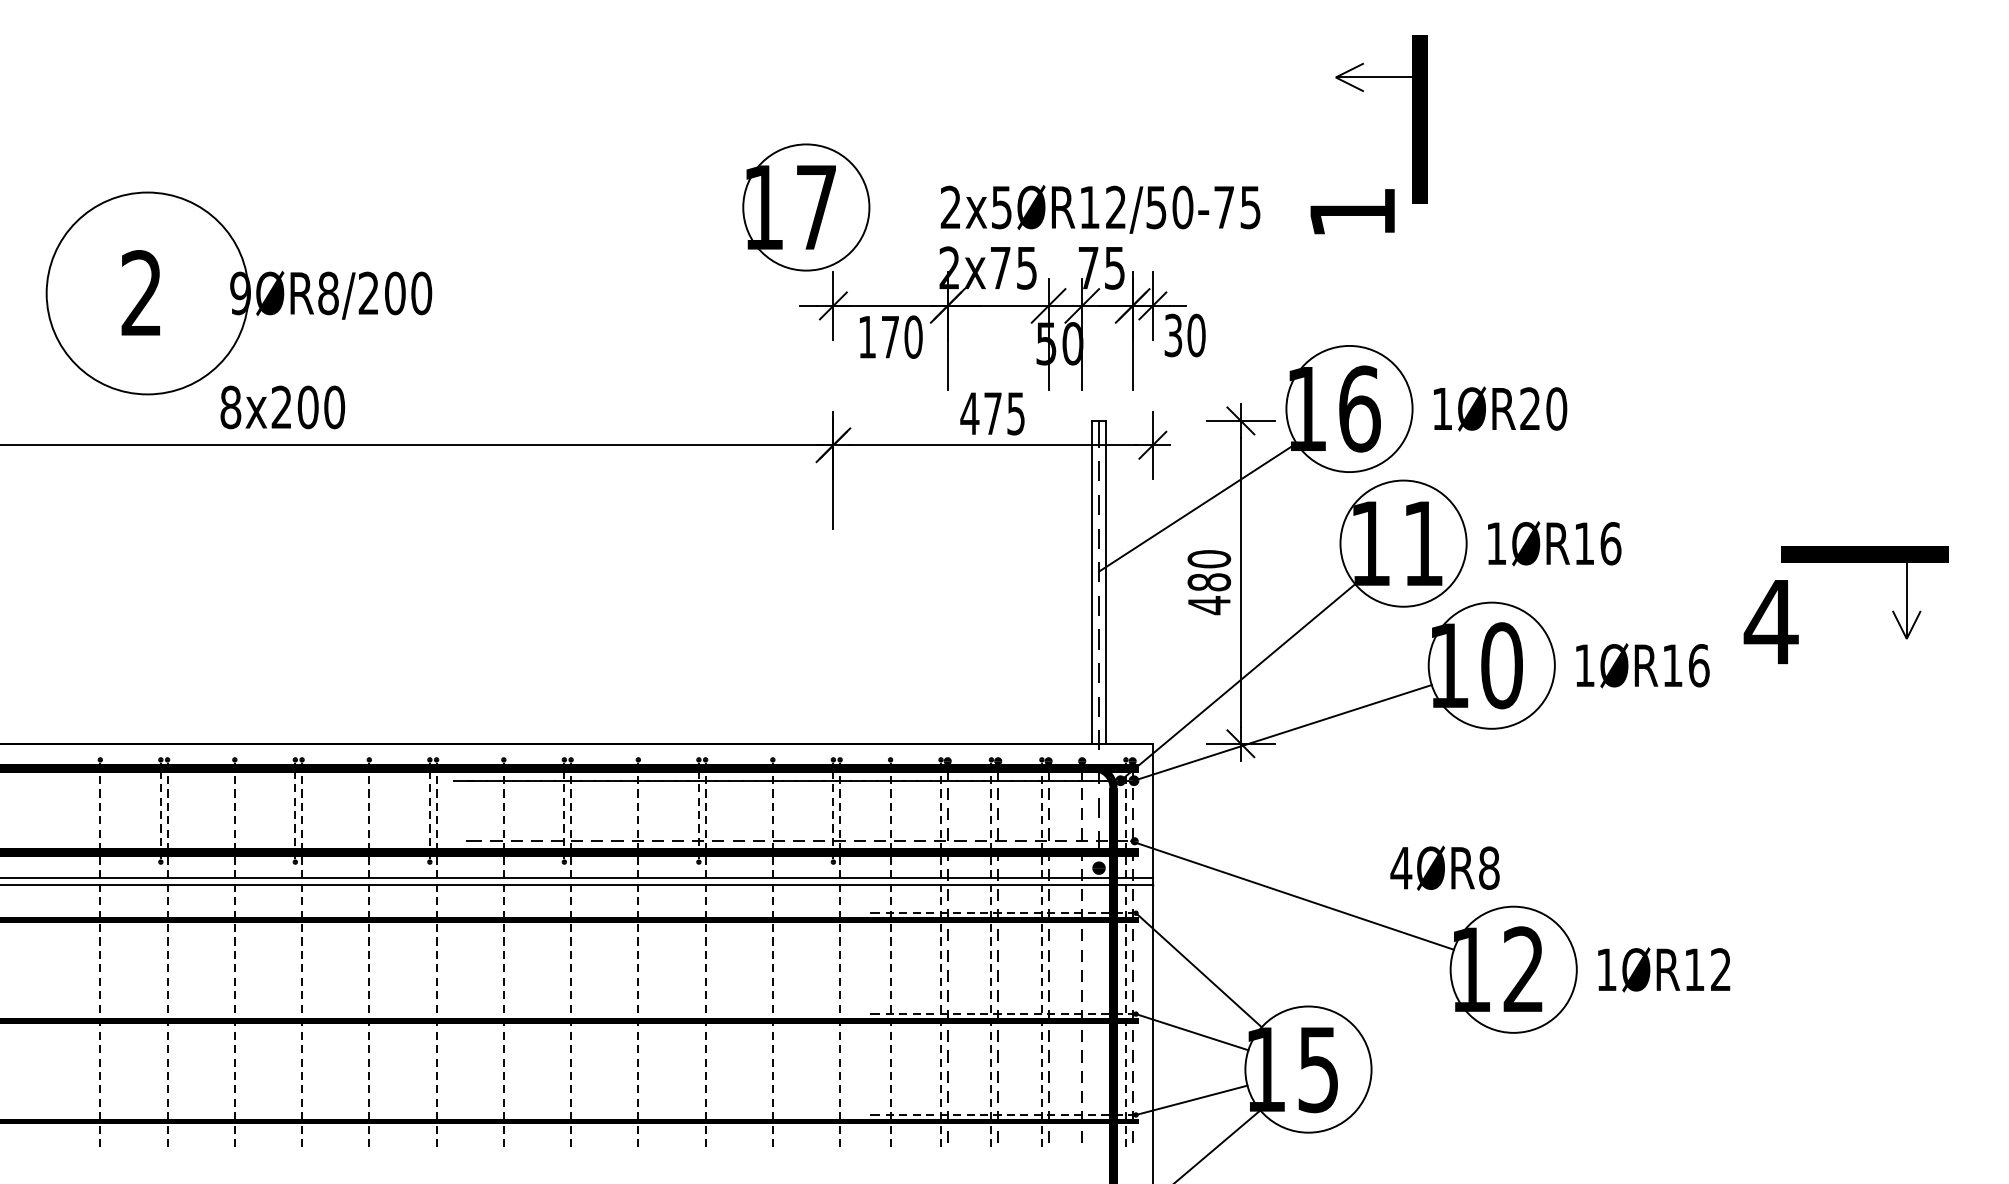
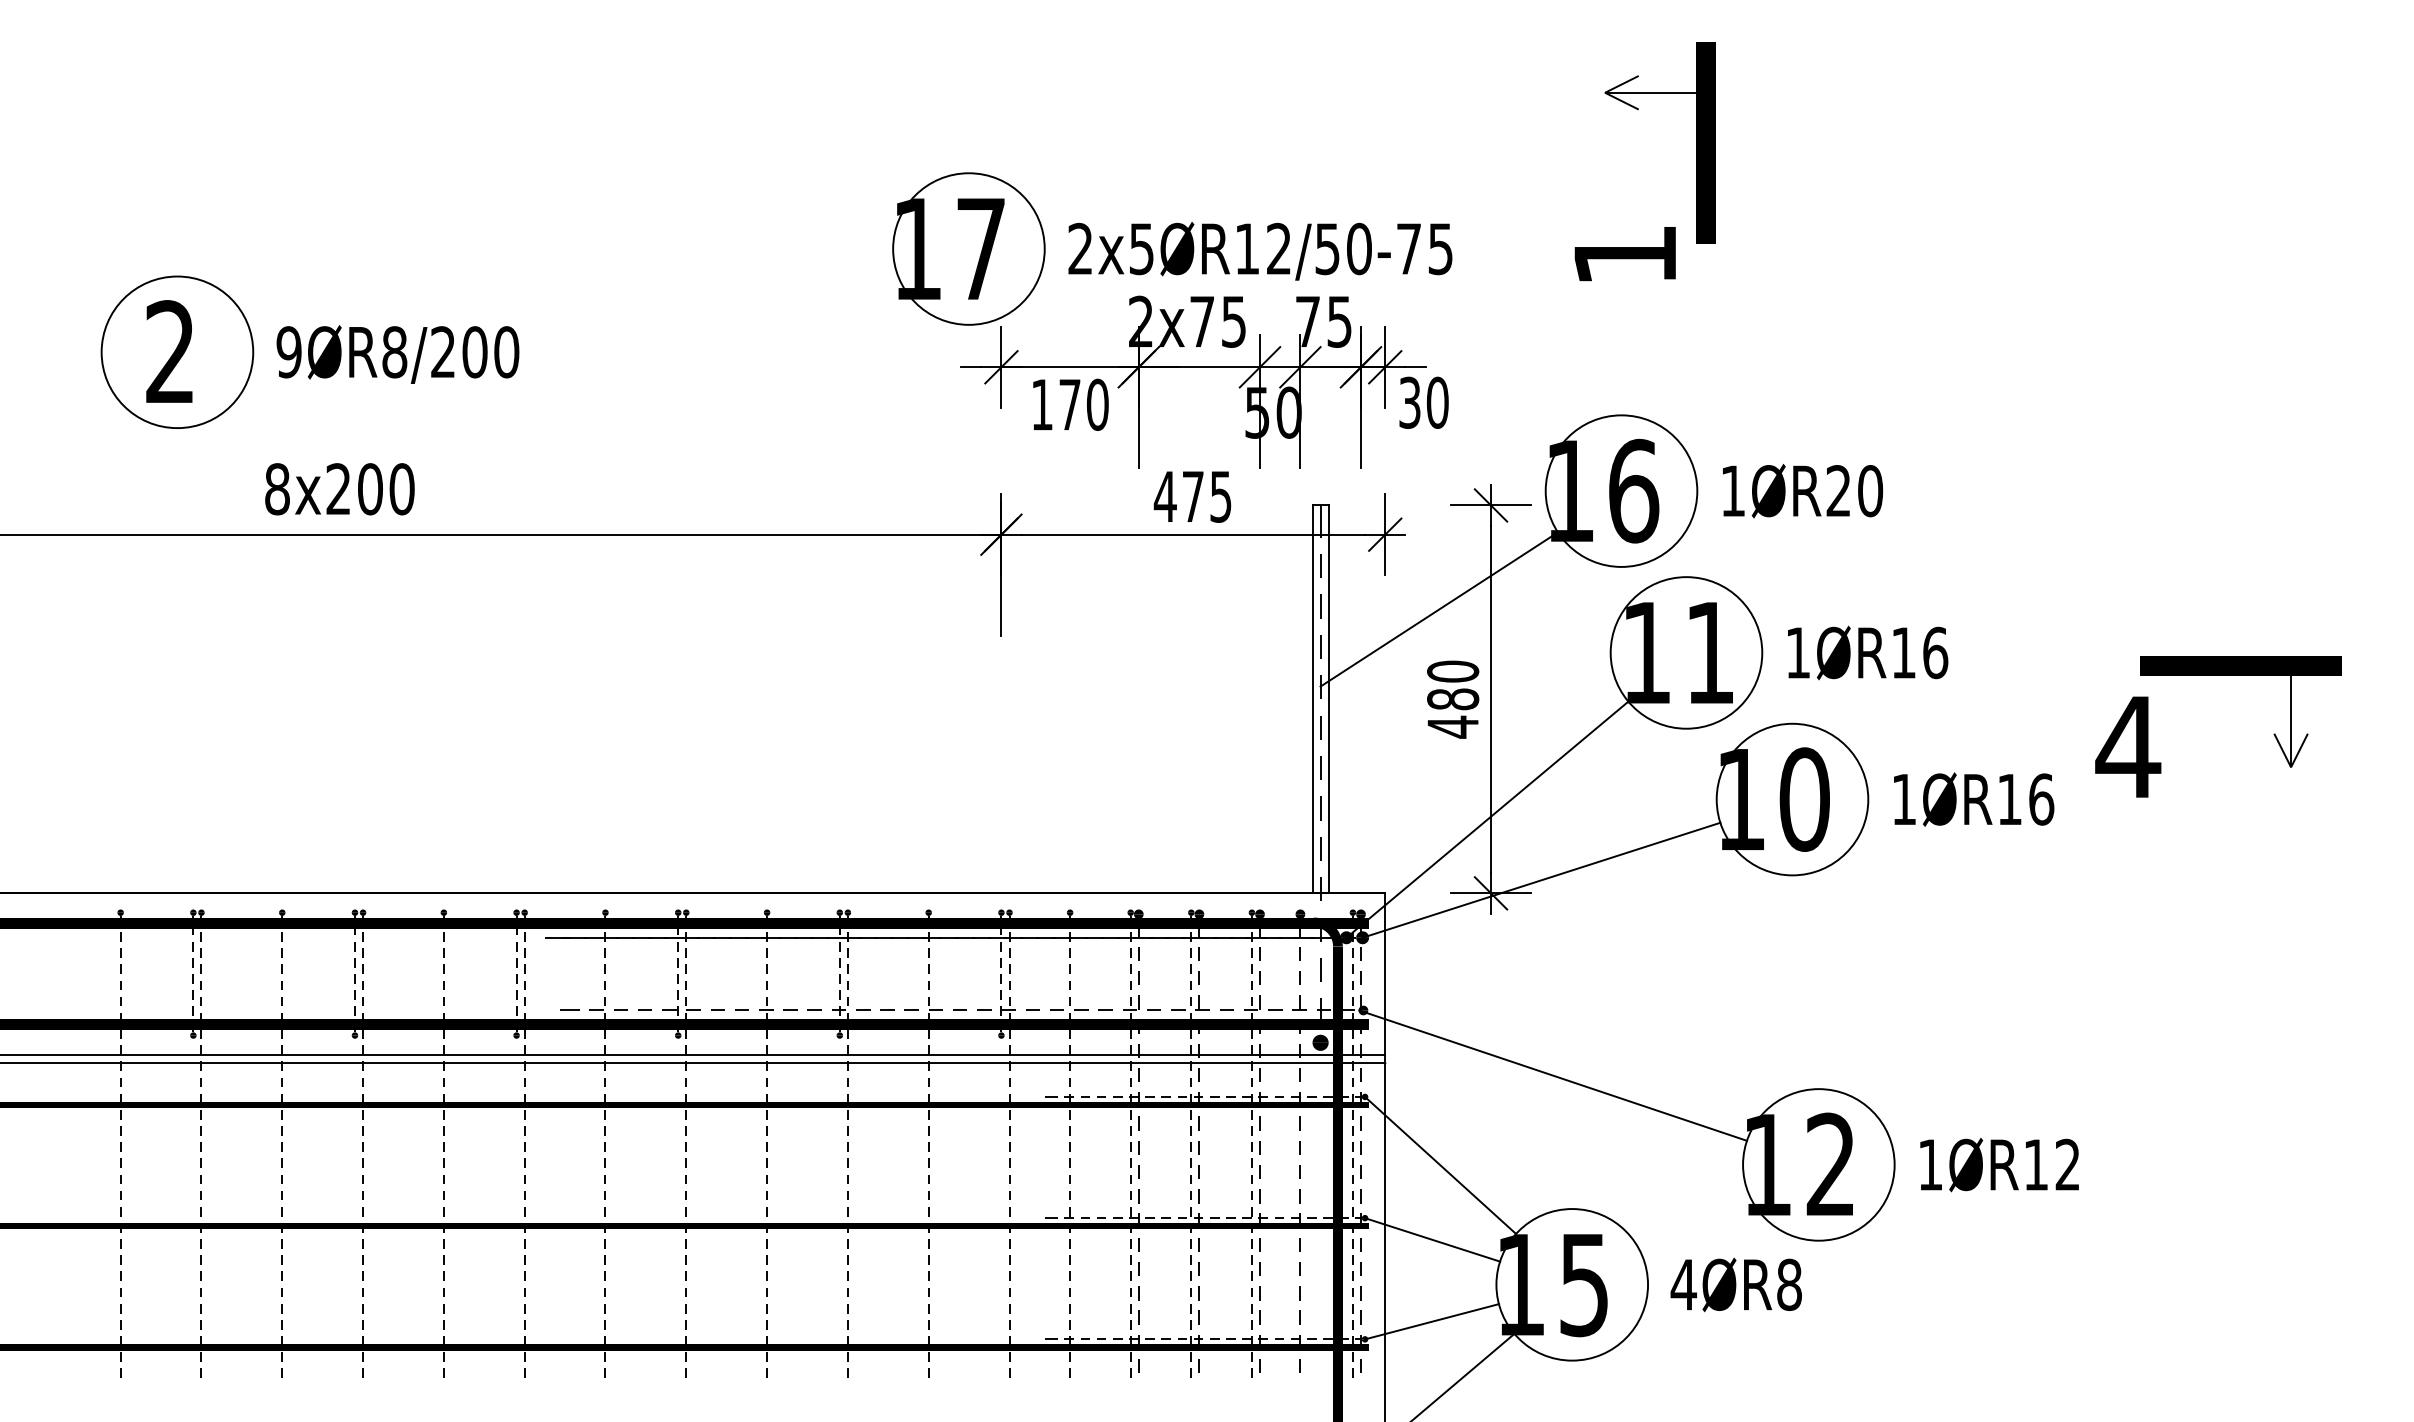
text: (1100, 209) -> (1260, 251), moved
circle: (147, 293) -> (177, 352), size x0.62
text: (1444, 867) -> (1735, 1284), moved

